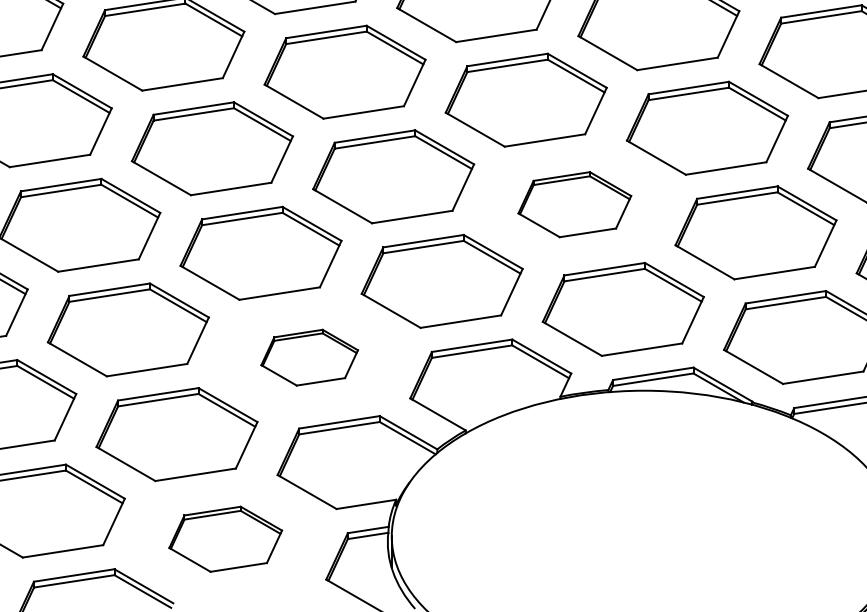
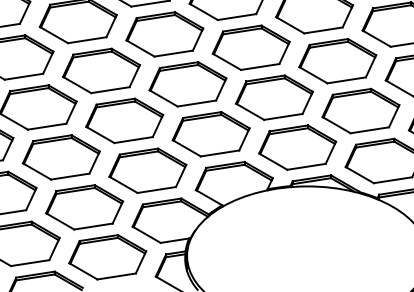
part: (574, 204) -> (274, 97), size x1.43
part: (308, 357) -> (147, 170), size x1.67
part: (225, 539) -> (107, 257), size x1.43

